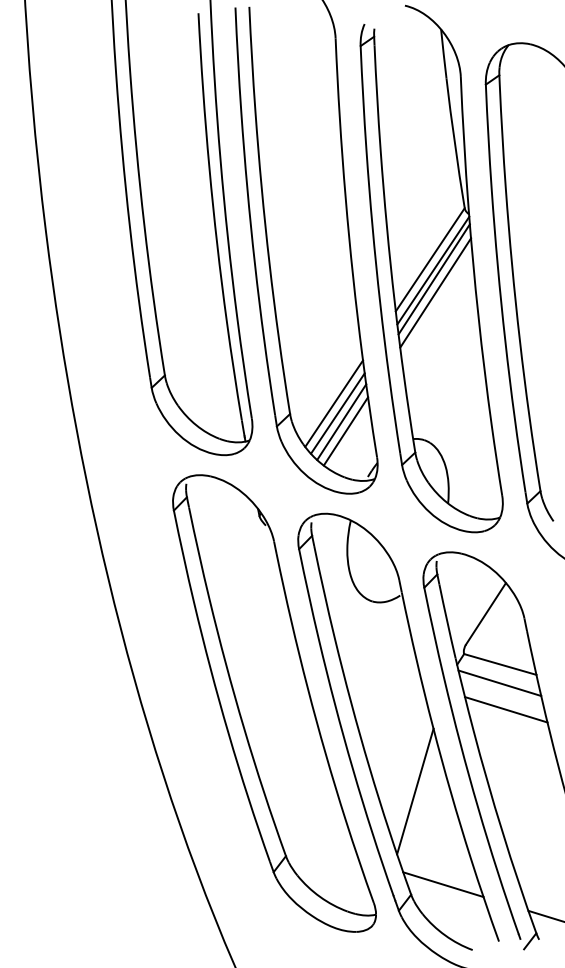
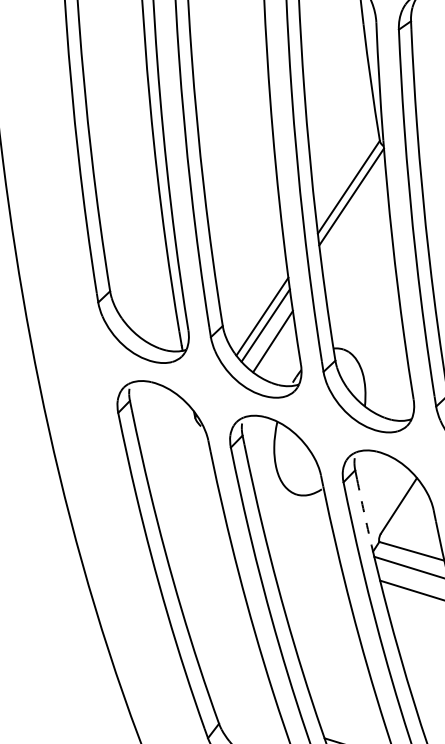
line: (433, 279) -> (351, 204), removed
line: (435, 292) -> (353, 216), removed
line: (341, 421) -> (269, 332), removed
arc: (447, 621) -> (364, 512), solid -> dashed
line: (415, 791) -> (335, 665), removed

